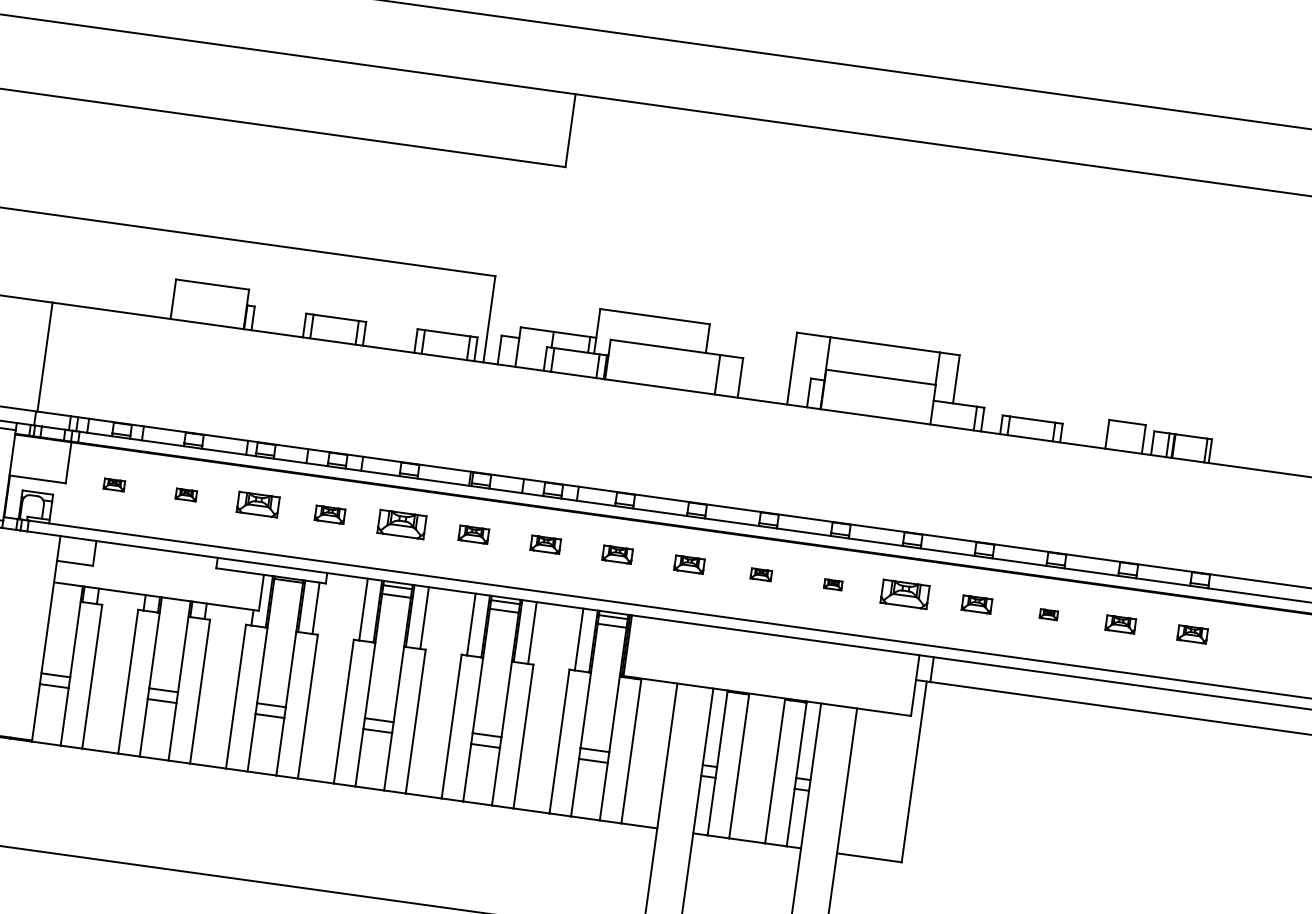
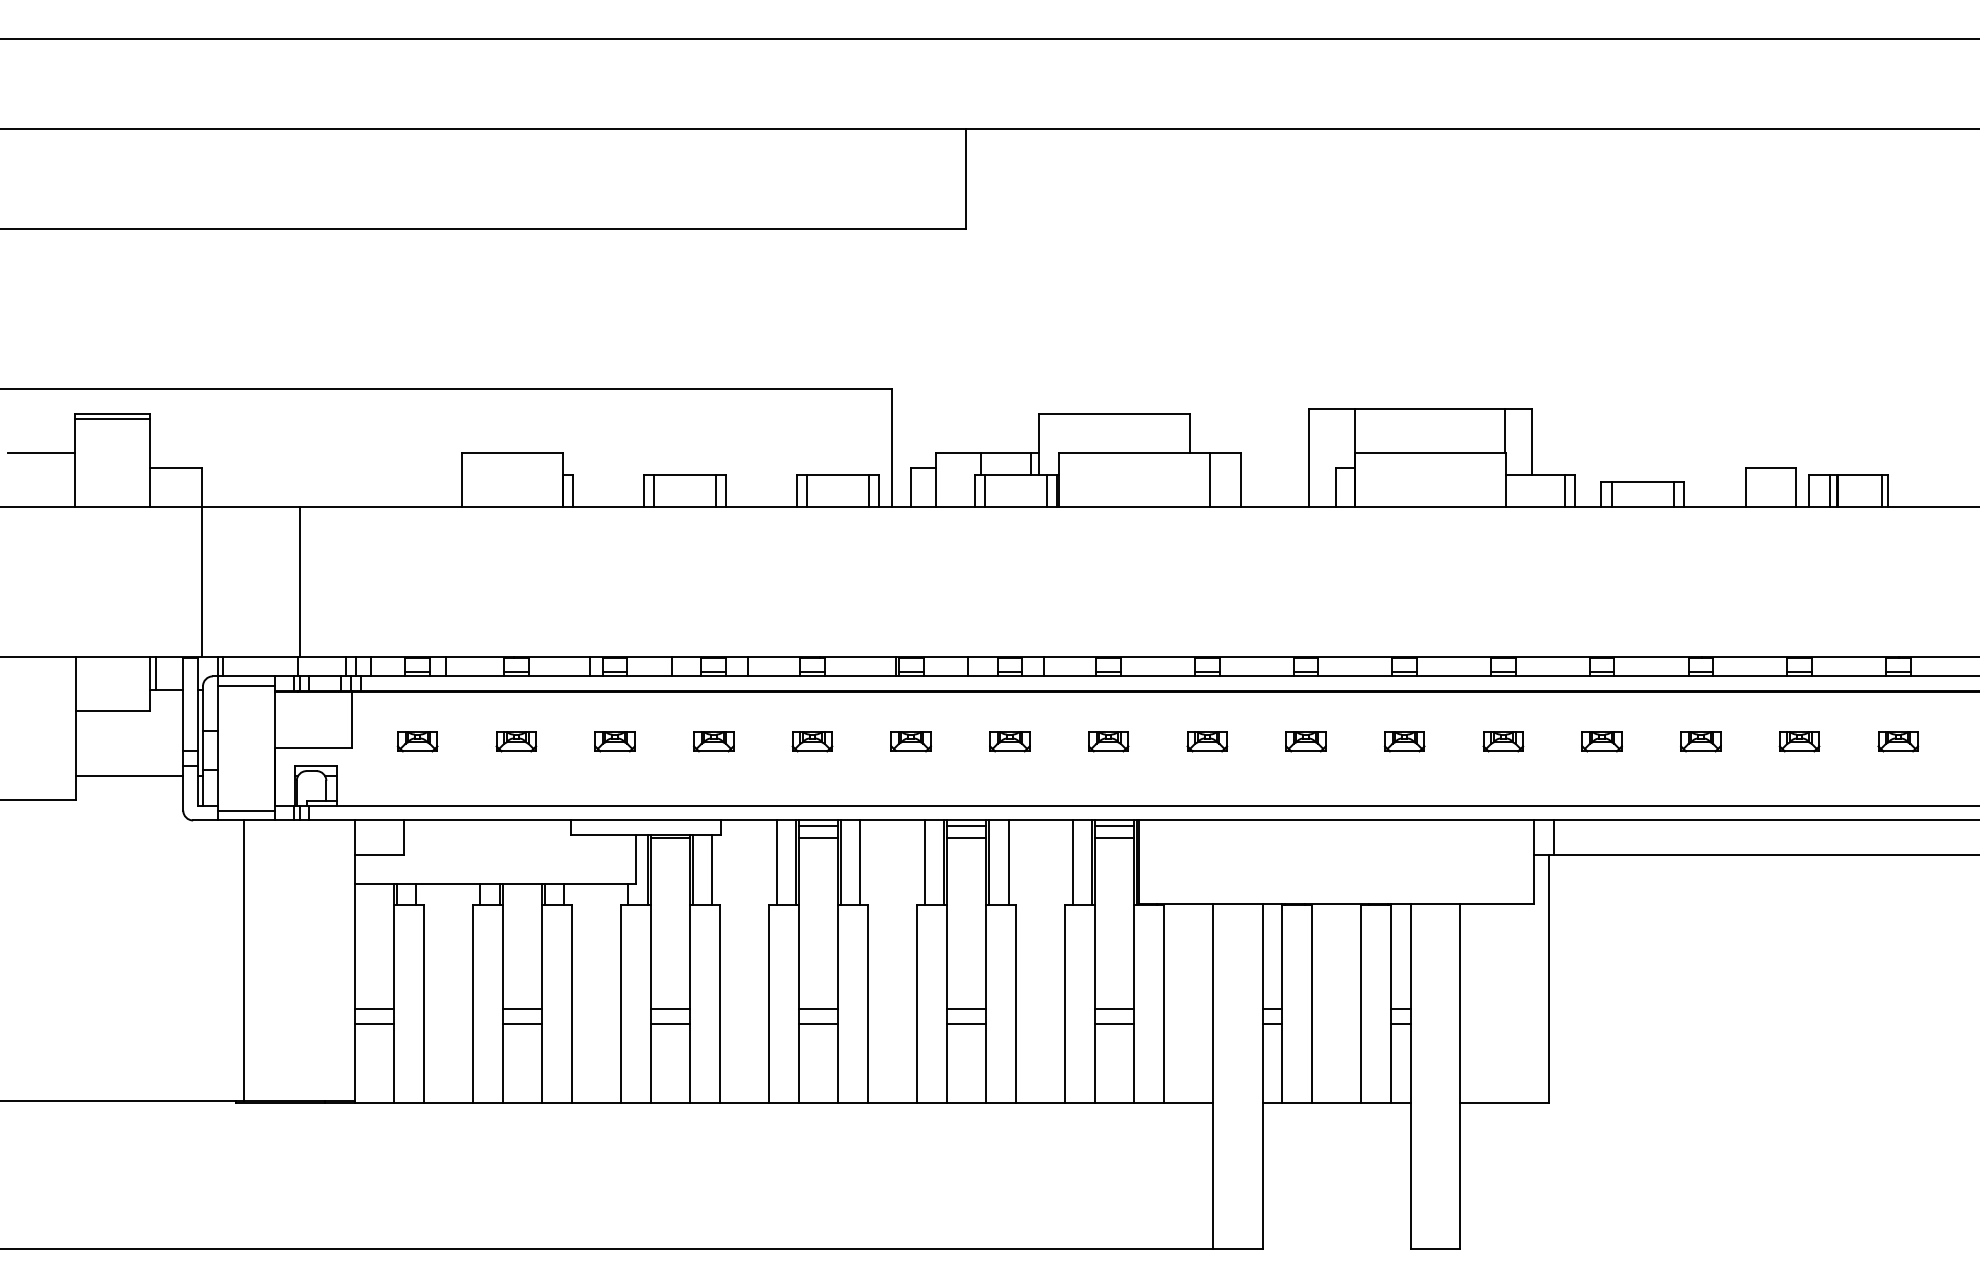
part: (114, 484) -> (417, 741), size x1.43
part: (186, 494) -> (516, 741), size x1.43
part: (257, 504) -> (614, 741), size x0.71
part: (401, 524) -> (812, 741), size x0.62
part: (760, 574) -> (1305, 741), size x1.43
part: (833, 584) -> (1404, 741), size x1.67
part: (905, 594) -> (1503, 741), size x0.62
part: (1048, 614) -> (1700, 741), size x1.67

